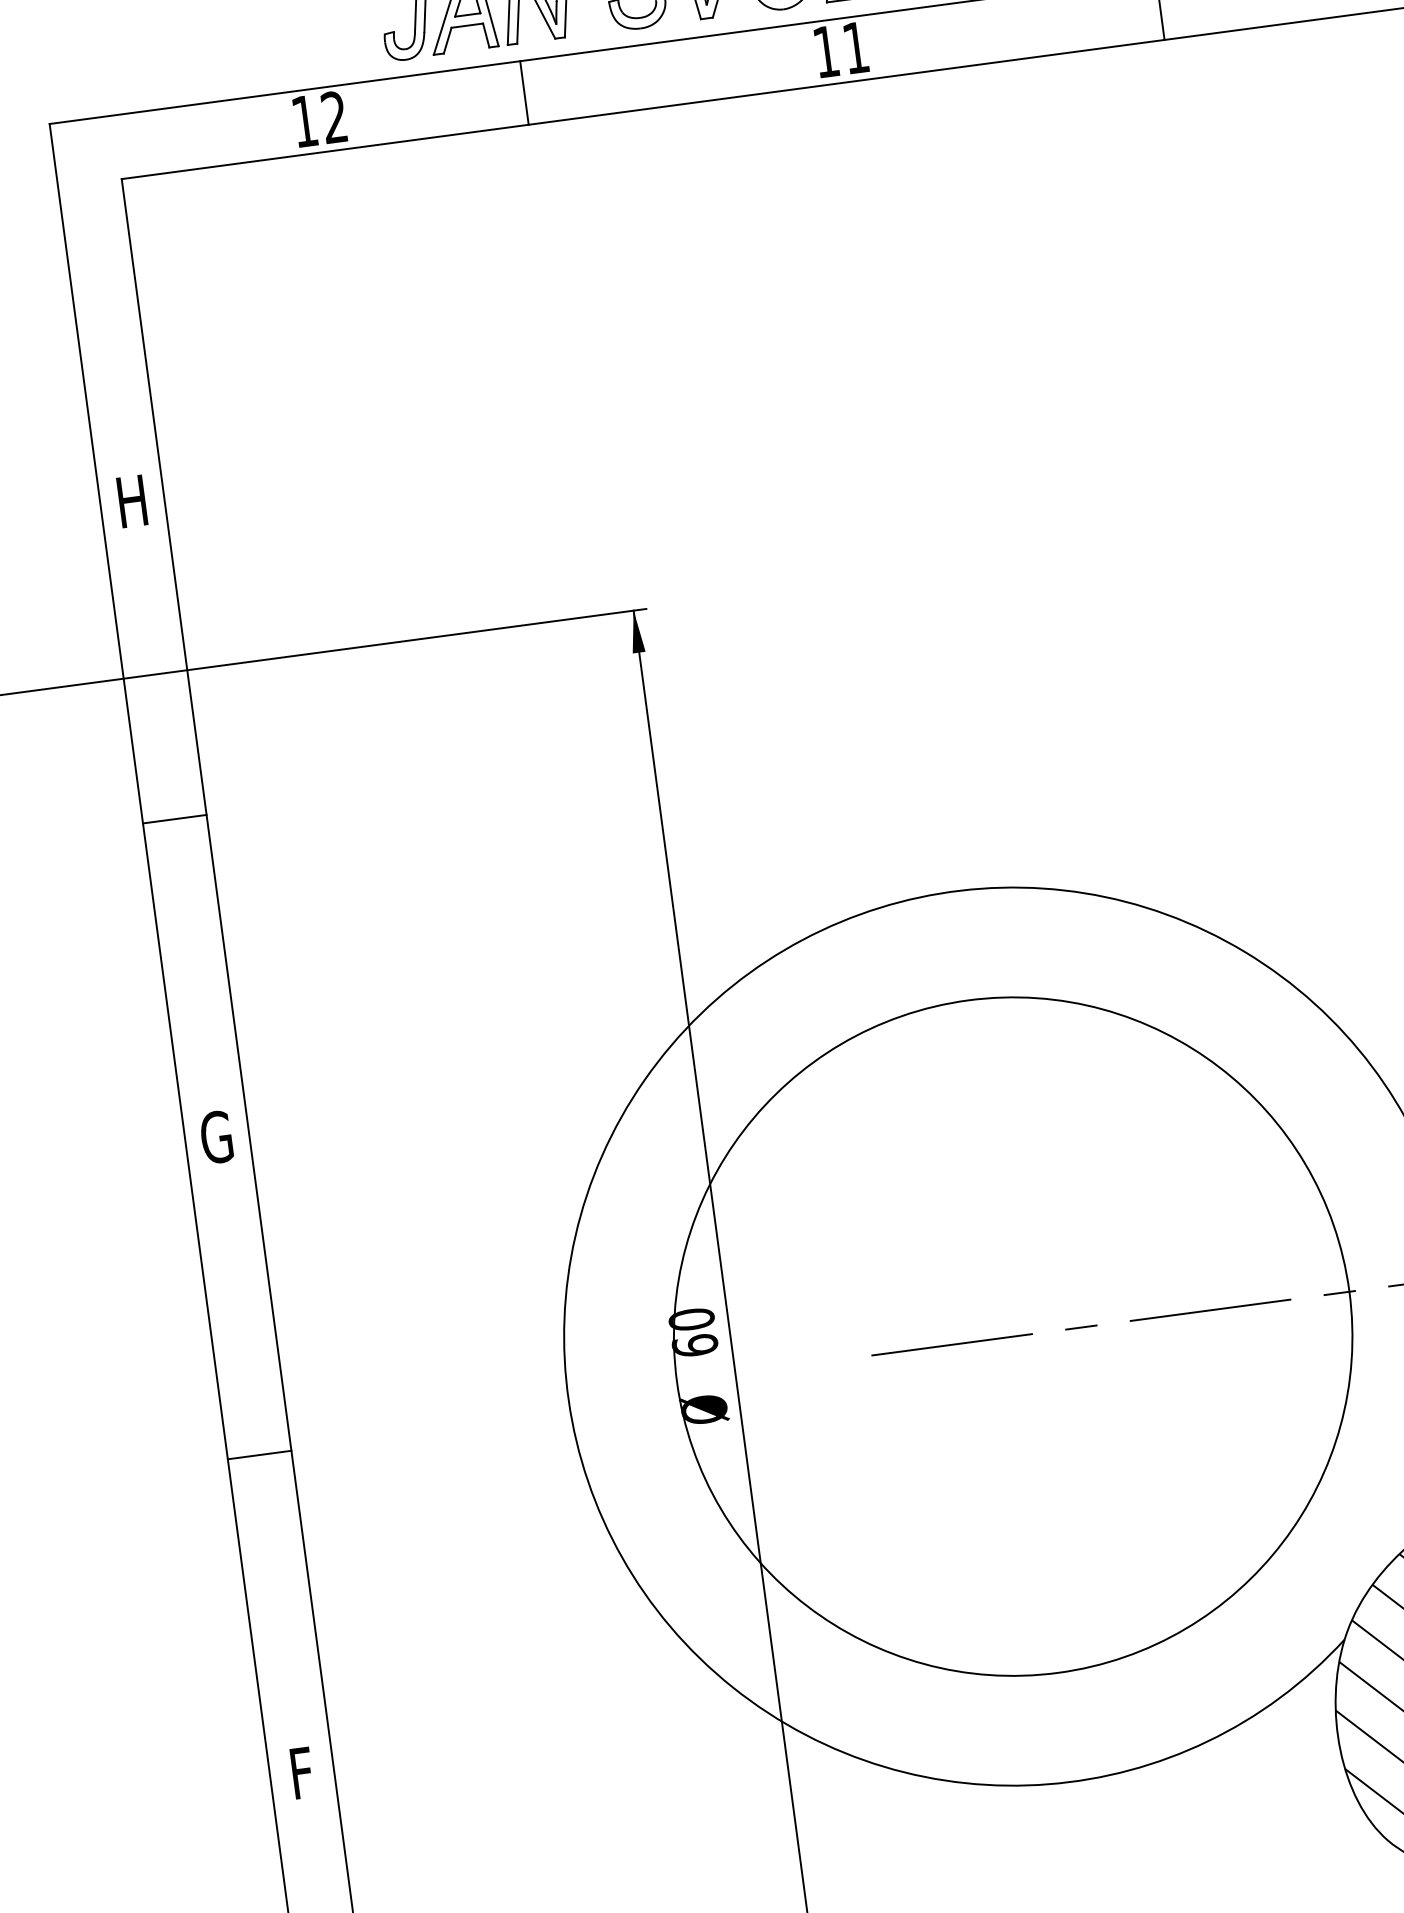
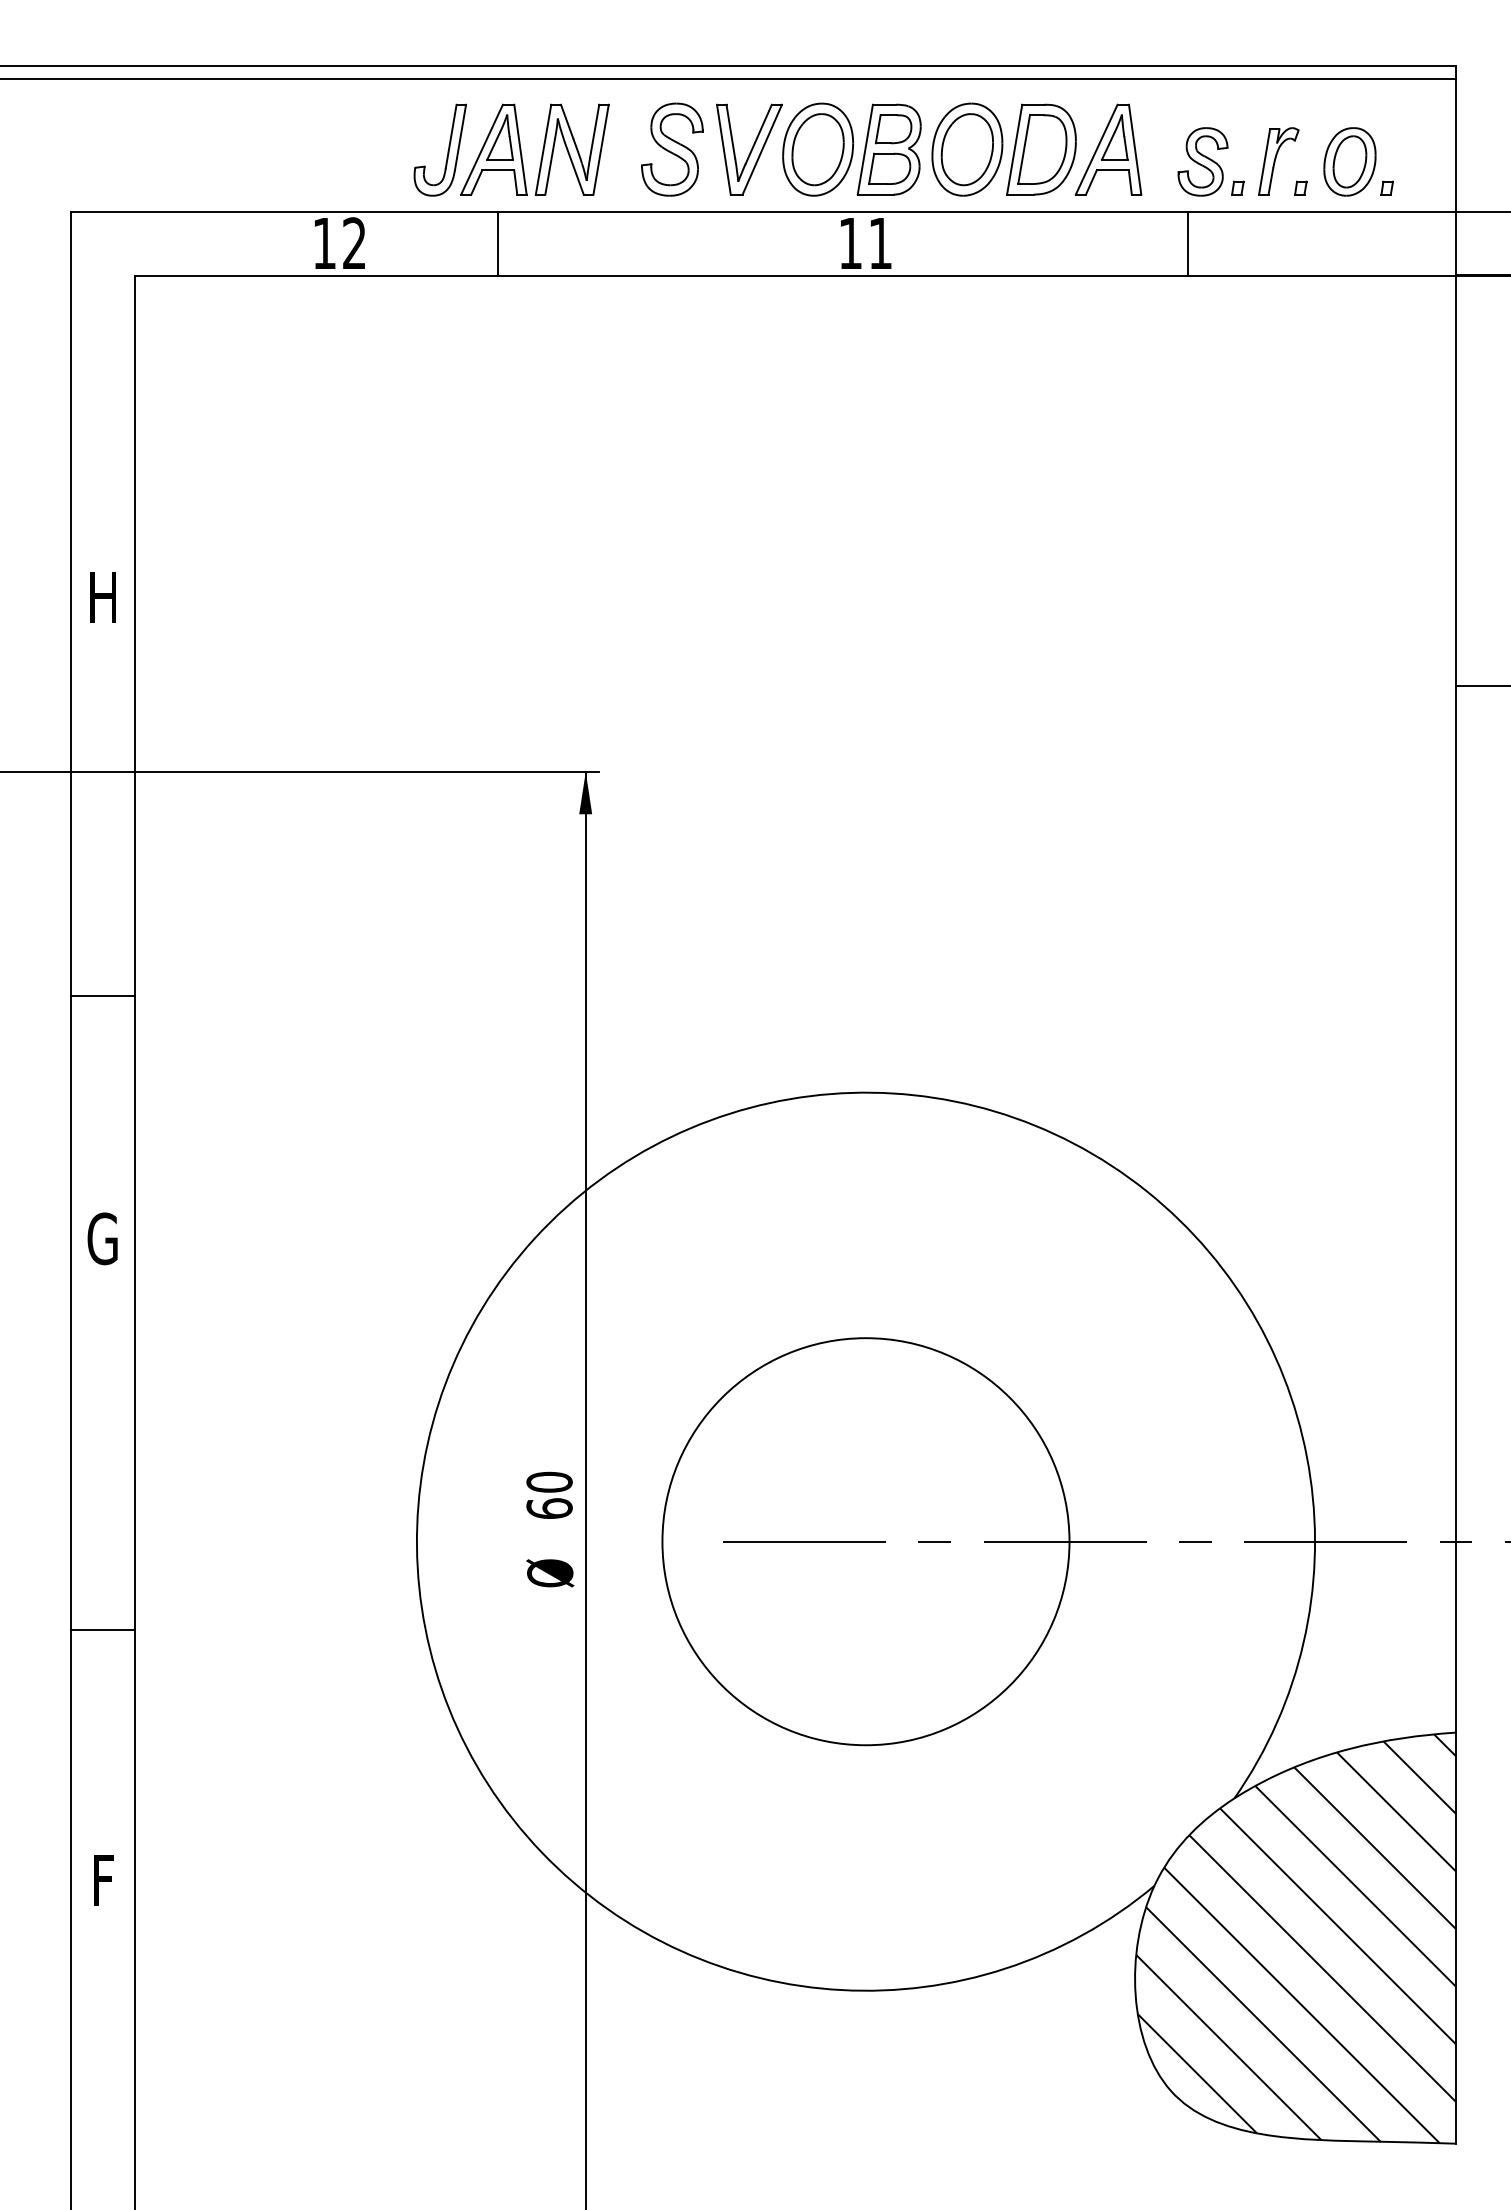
line: (524, 93) -> (498, 244), moved
line: (174, 818) -> (103, 995), moved
circle: (1012, 1336) -> (865, 1541), size x0.6
line: (259, 1455) -> (103, 1630), moved

